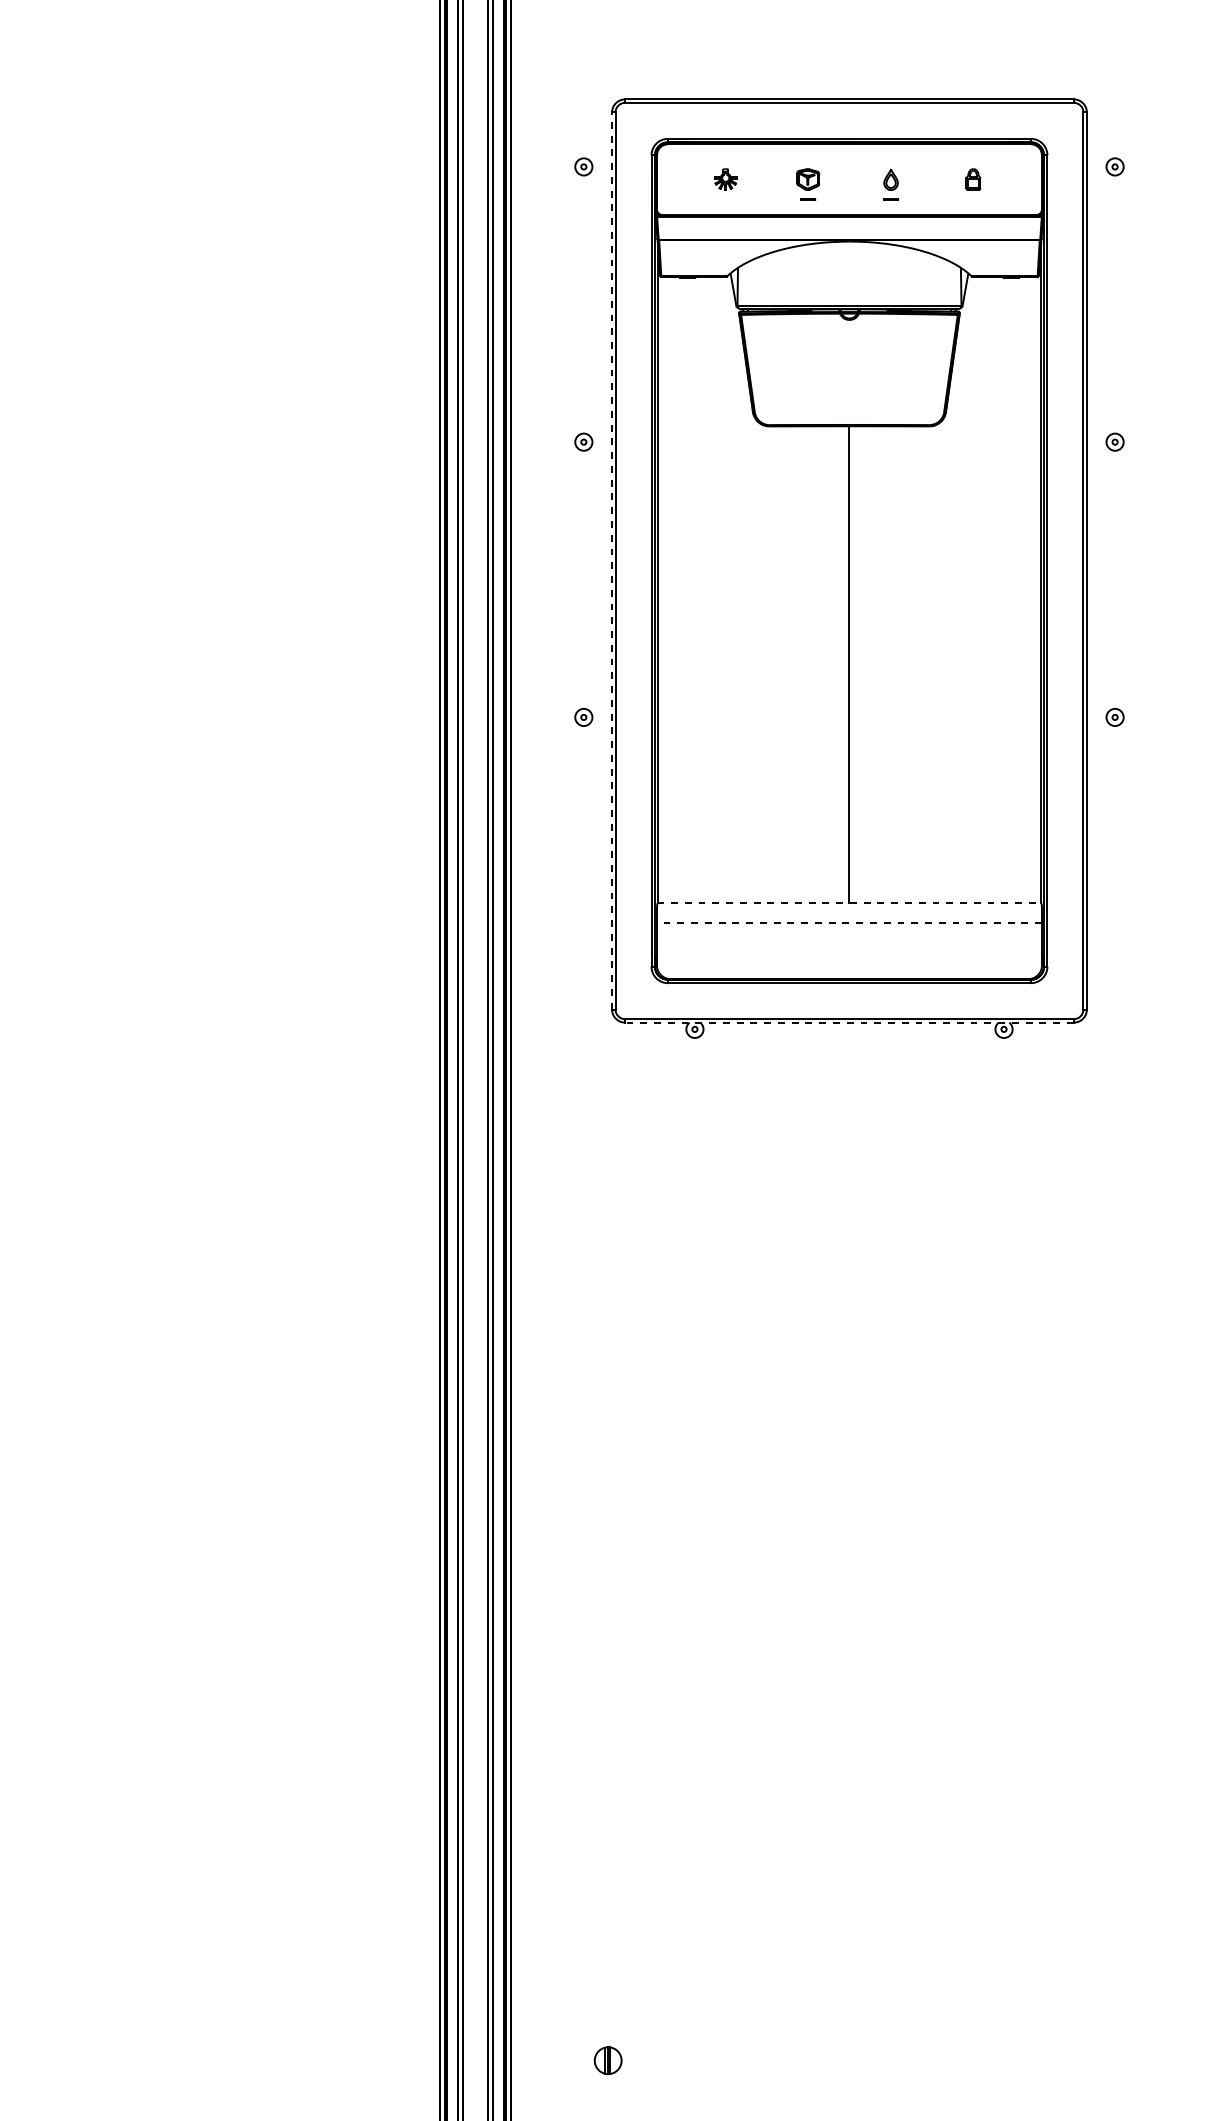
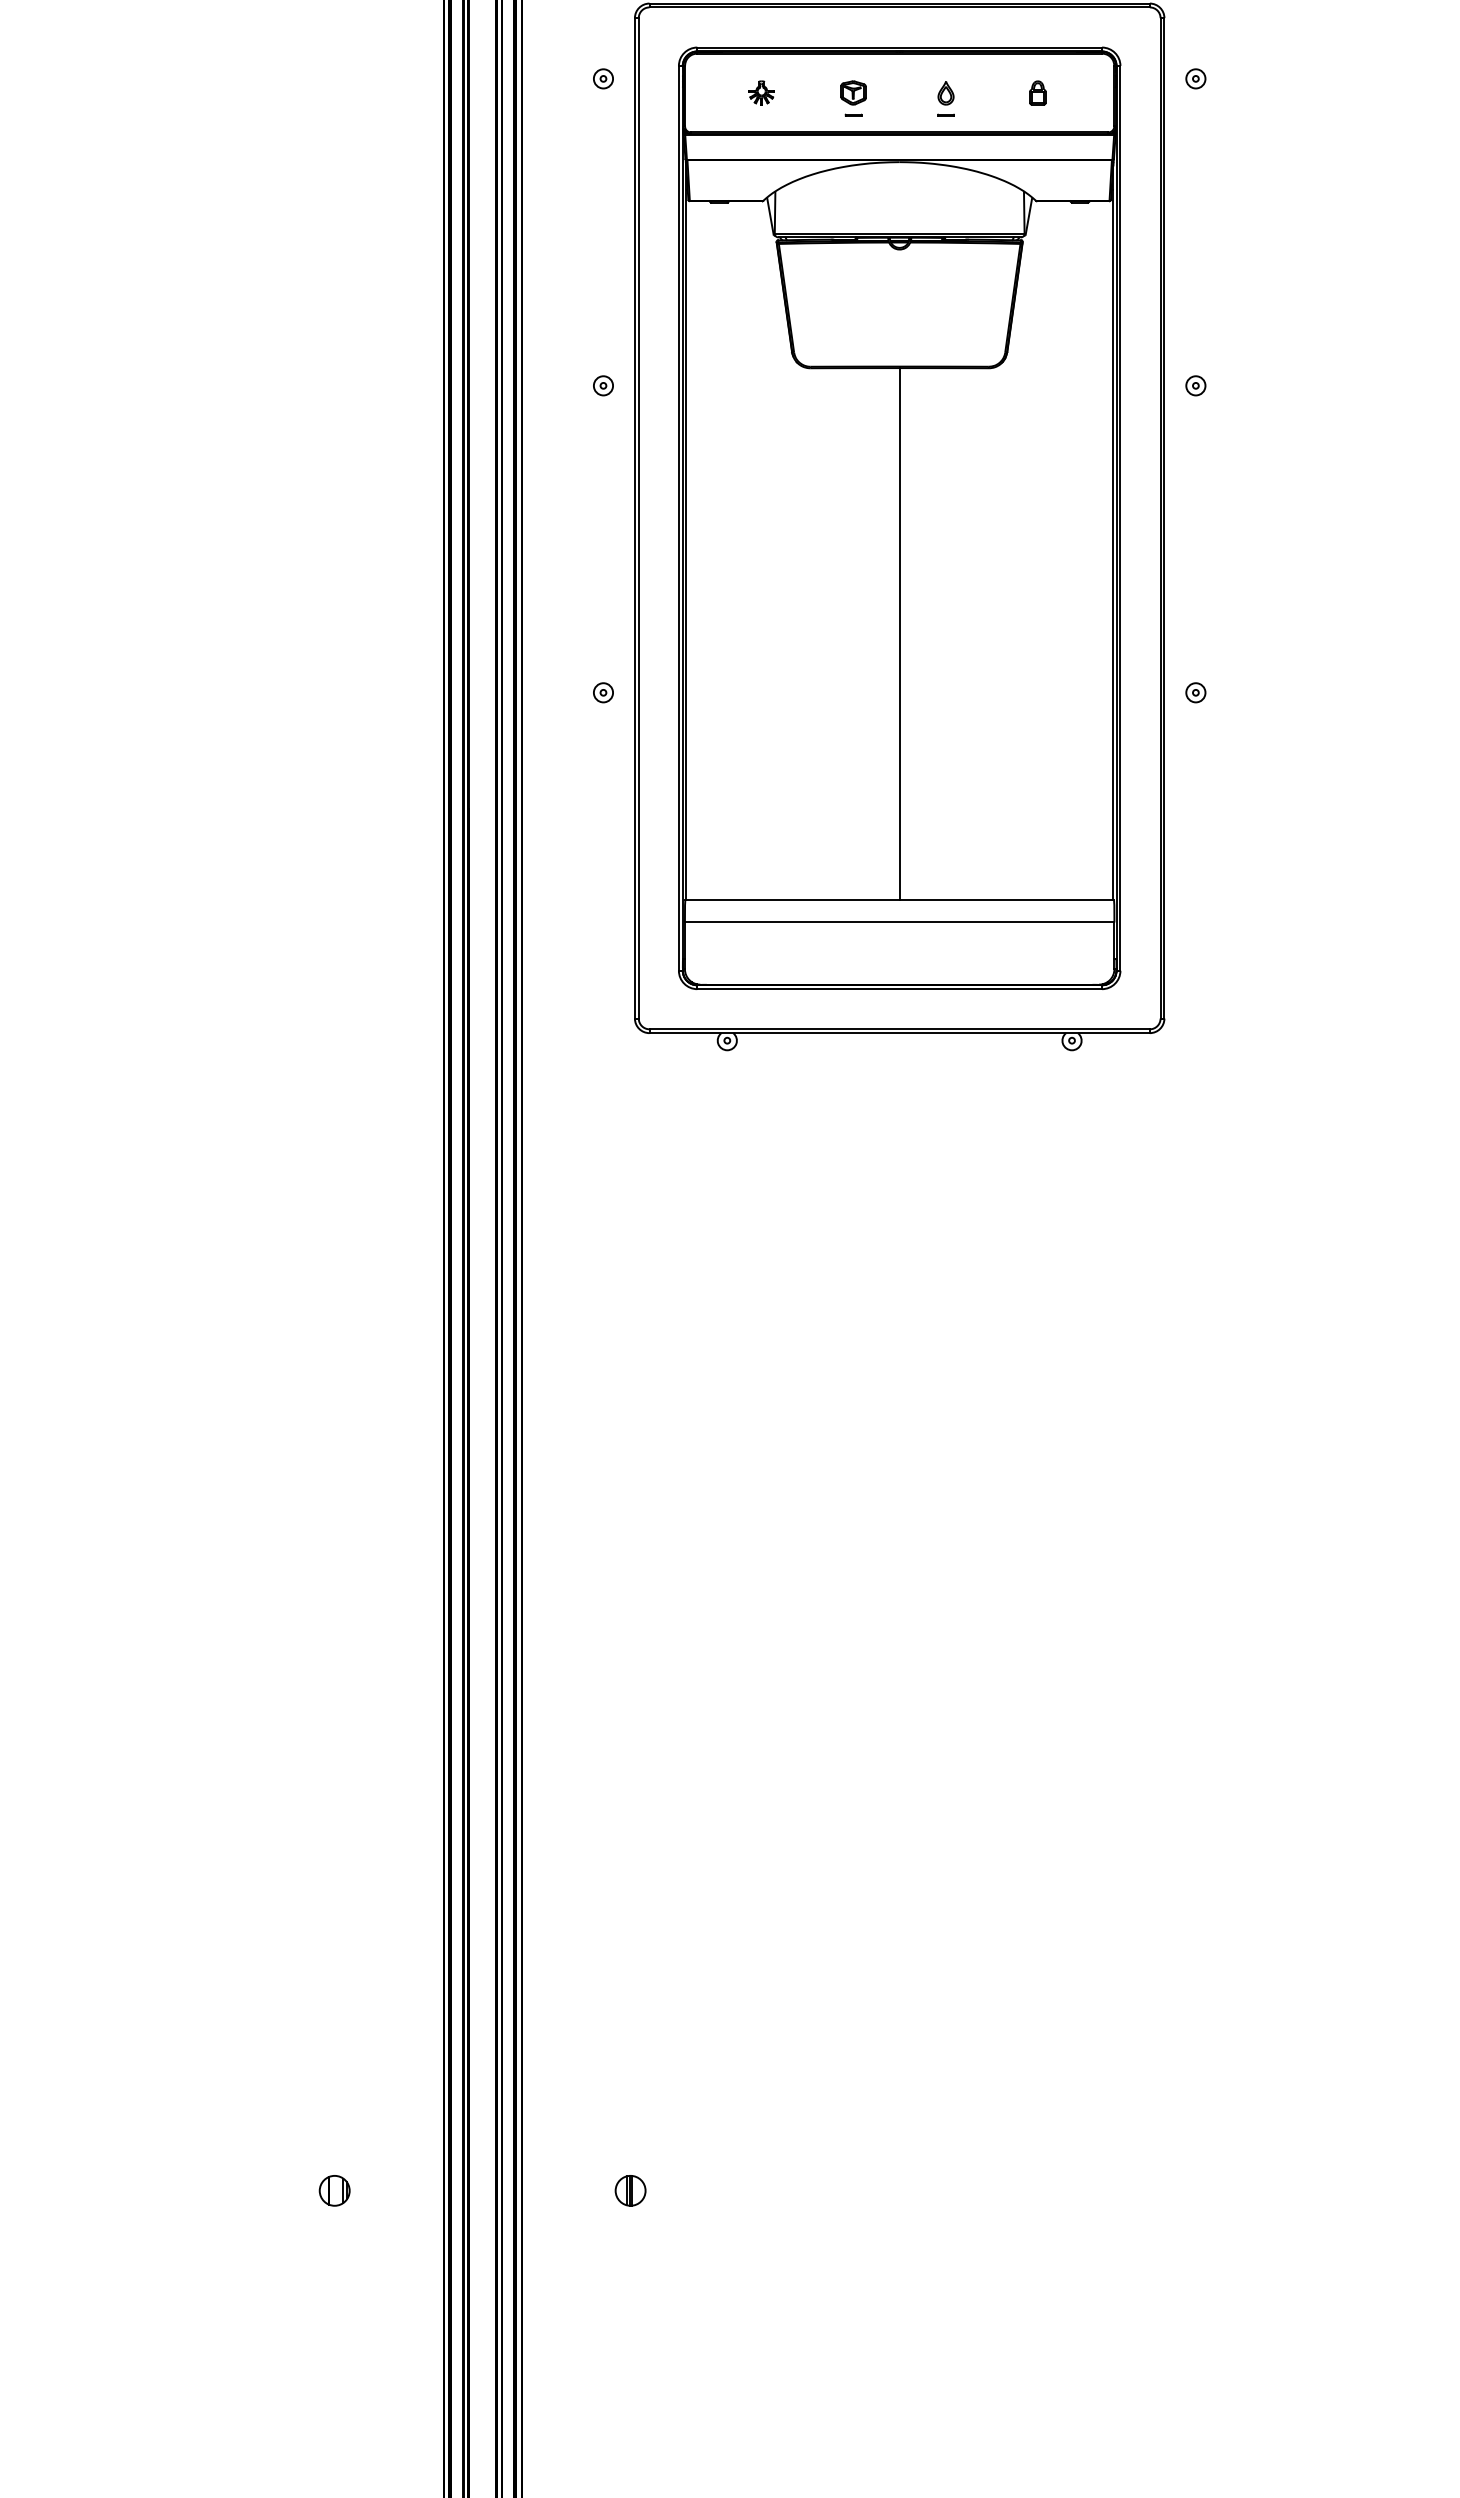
line: (611, 560) -> (634, 517), dashed -> solid
line: (850, 903) -> (900, 900), dashed -> solid
line: (849, 923) -> (899, 922), dashed -> solid
line: (849, 1022) -> (899, 1033), dashed -> solid
part: (342, 2060) -> (334, 2190), added

